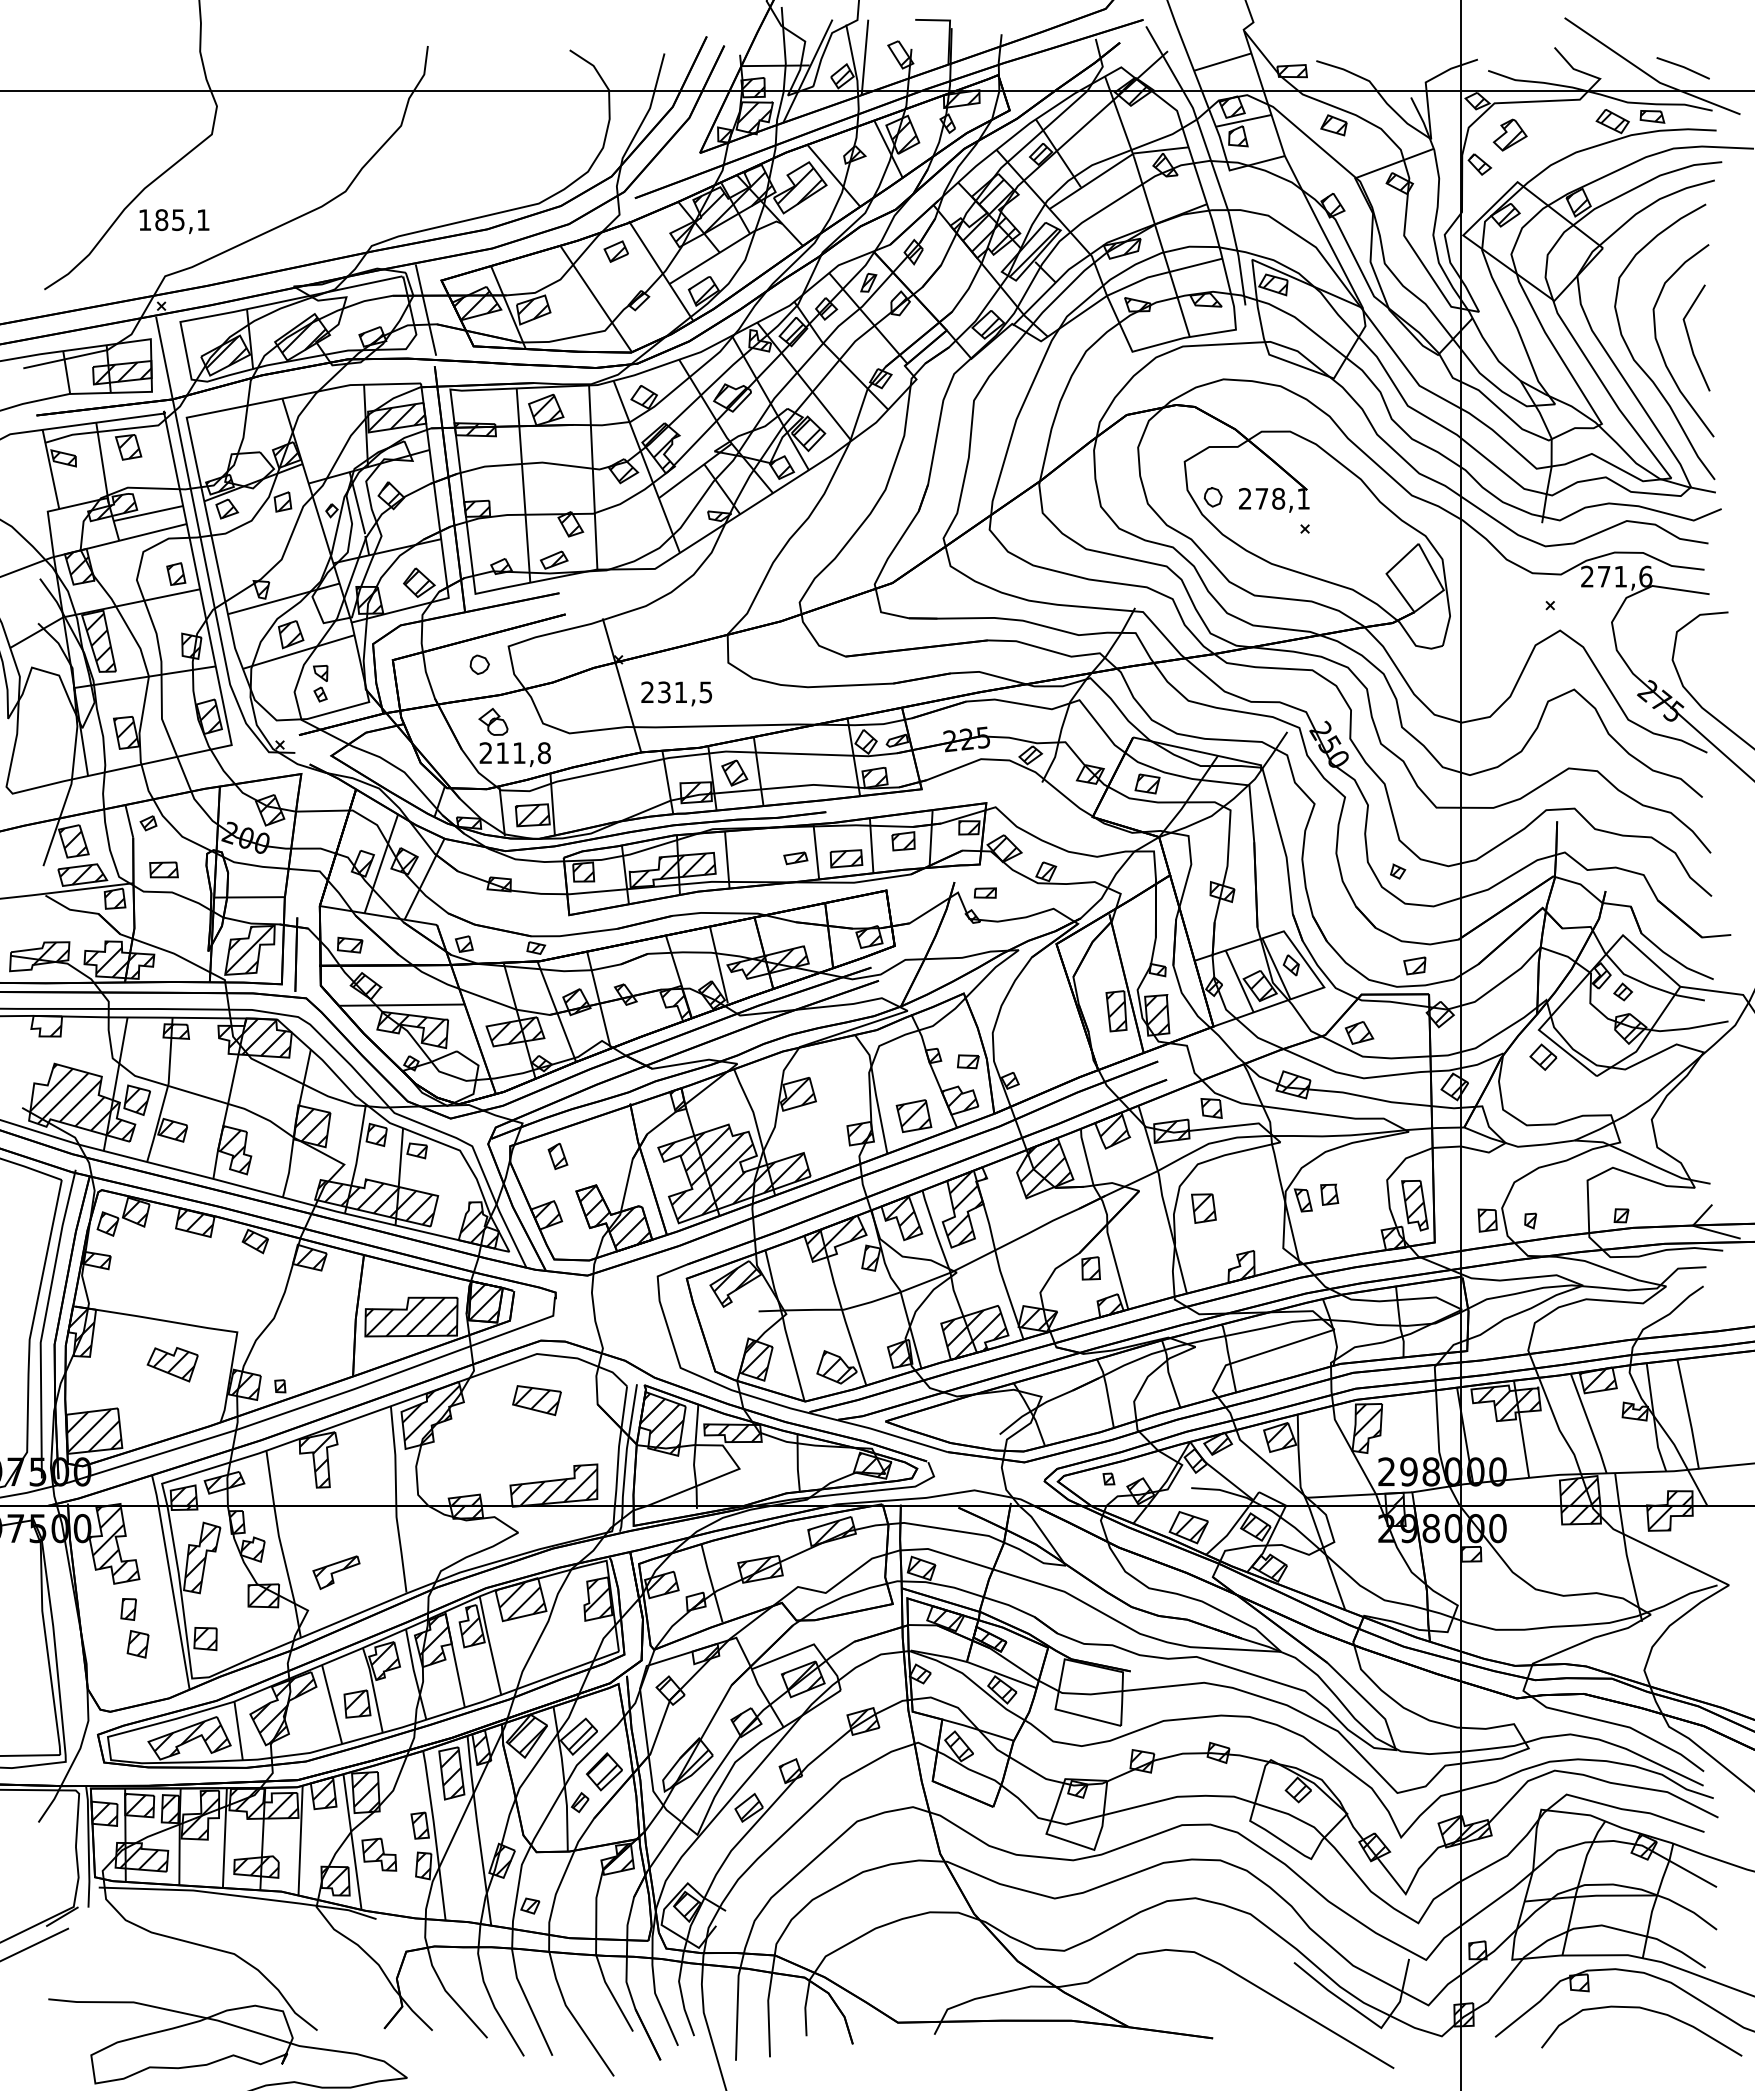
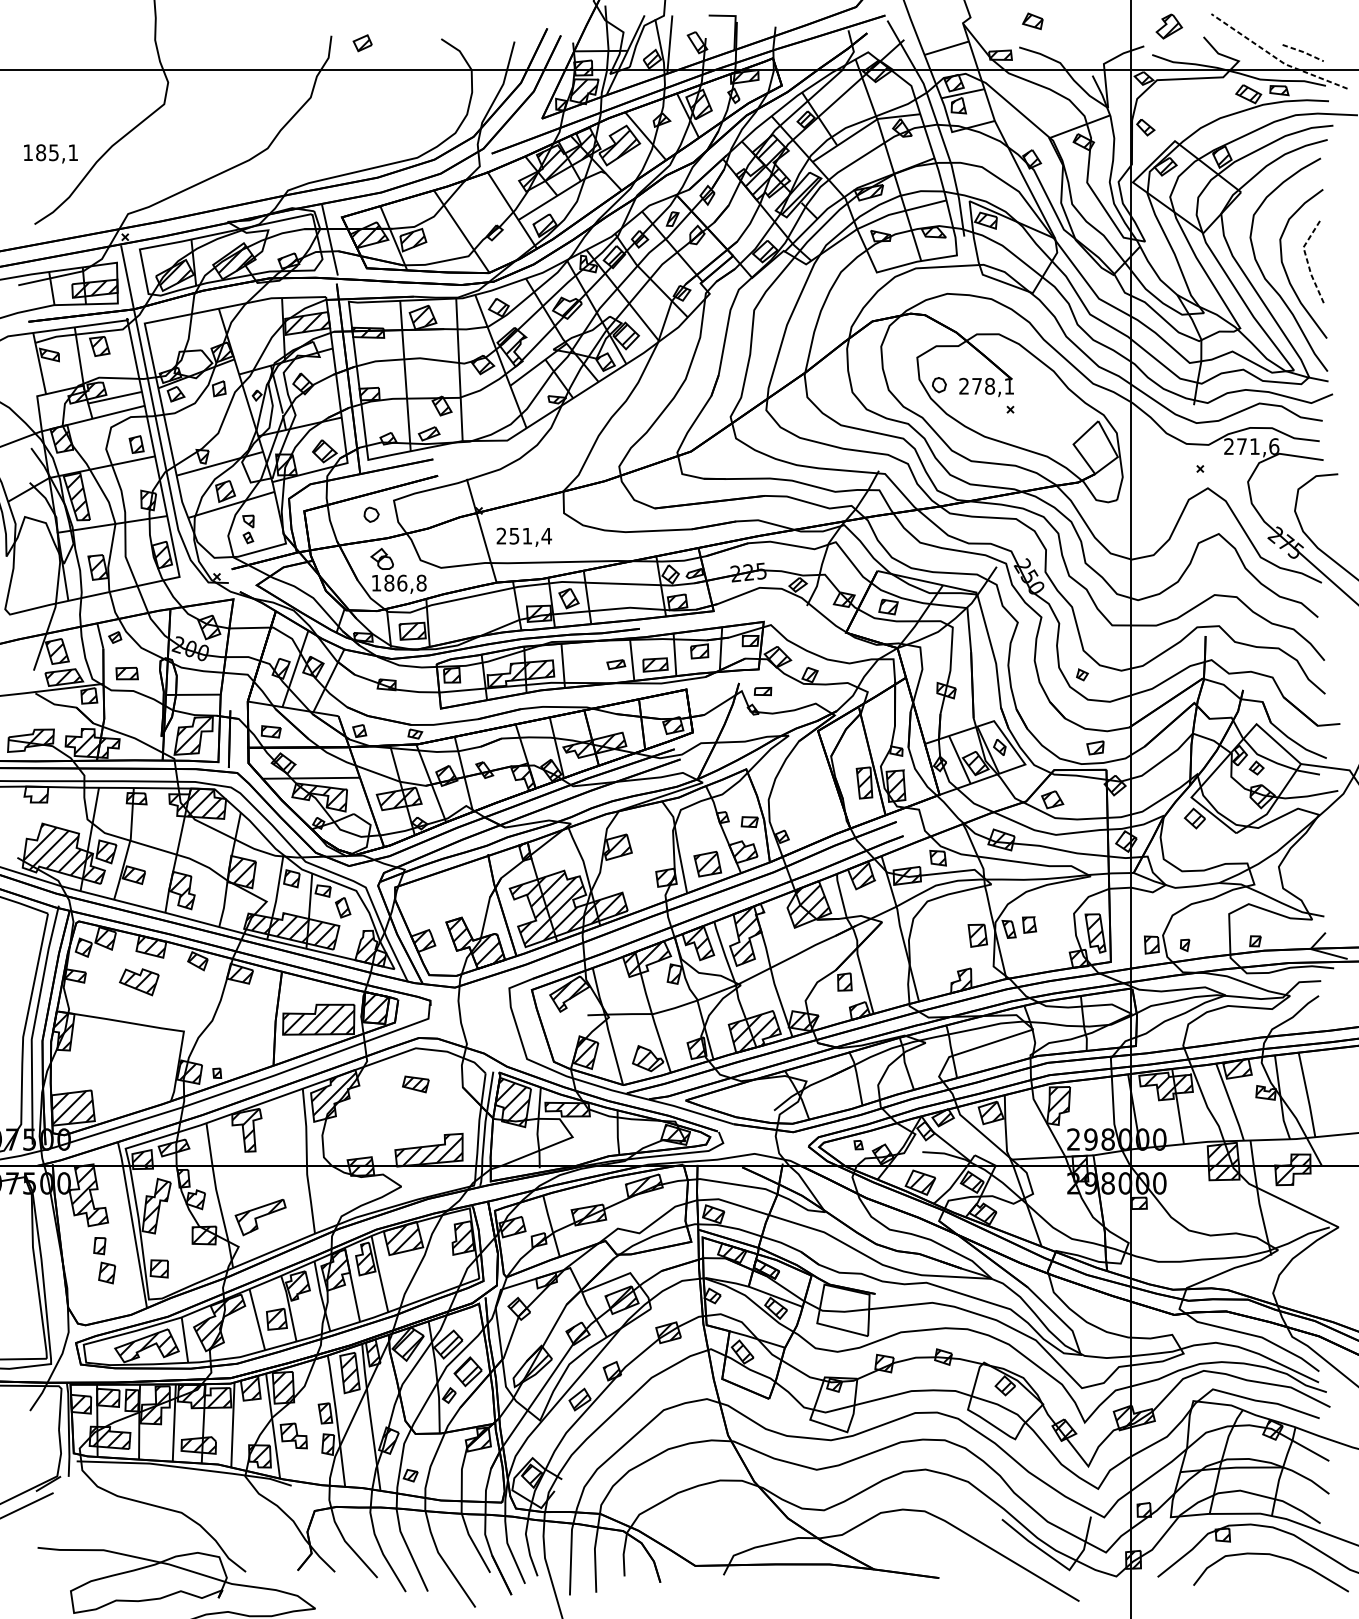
line: (1683, 67) -> (1303, 52), solid -> dashed
line: (1648, 75) -> (1276, 58), solid -> dashed
part: (1333, 125) -> (1032, 21), moved
part: (1509, 134) -> (1168, 26), moved
text: (174, 221) -> (50, 153), moved
part: (615, 251) -> (362, 43), moved
line: (1688, 336) -> (1307, 260), solid -> dashed
text: (685, 692) -> (530, 536), 231,5 -> 251,4
text: (502, 753) -> (389, 583), 211,8 -> 186,8
part: (557, 1155) -> (342, 907), moved
part: (1203, 1208) -> (977, 935), moved
part: (172, 1364) -> (139, 982), moved
part: (536, 1400) -> (415, 1084), size x0.7
part: (336, 1572) -> (260, 1217), size x1.4

